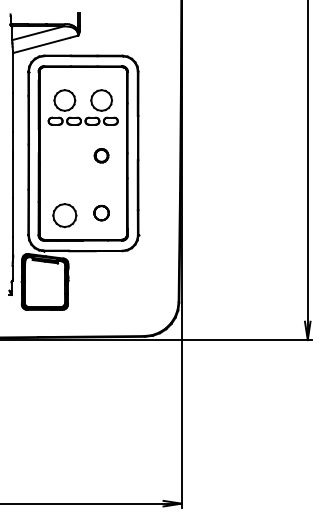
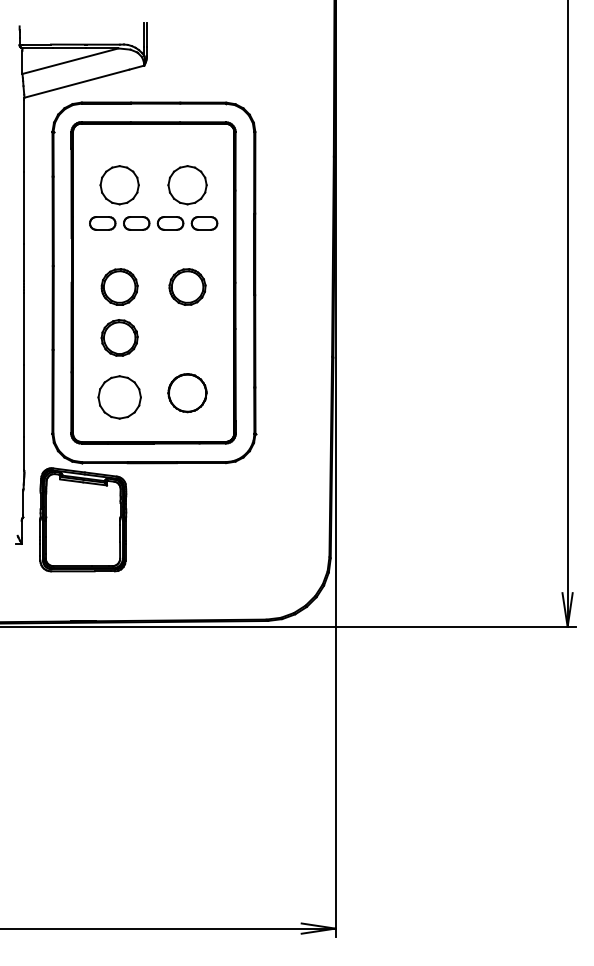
part: (101, 155) -> (187, 286), size x1.43
part: (64, 169) -> (119, 312), added
part: (101, 212) -> (187, 391), size x1.43

